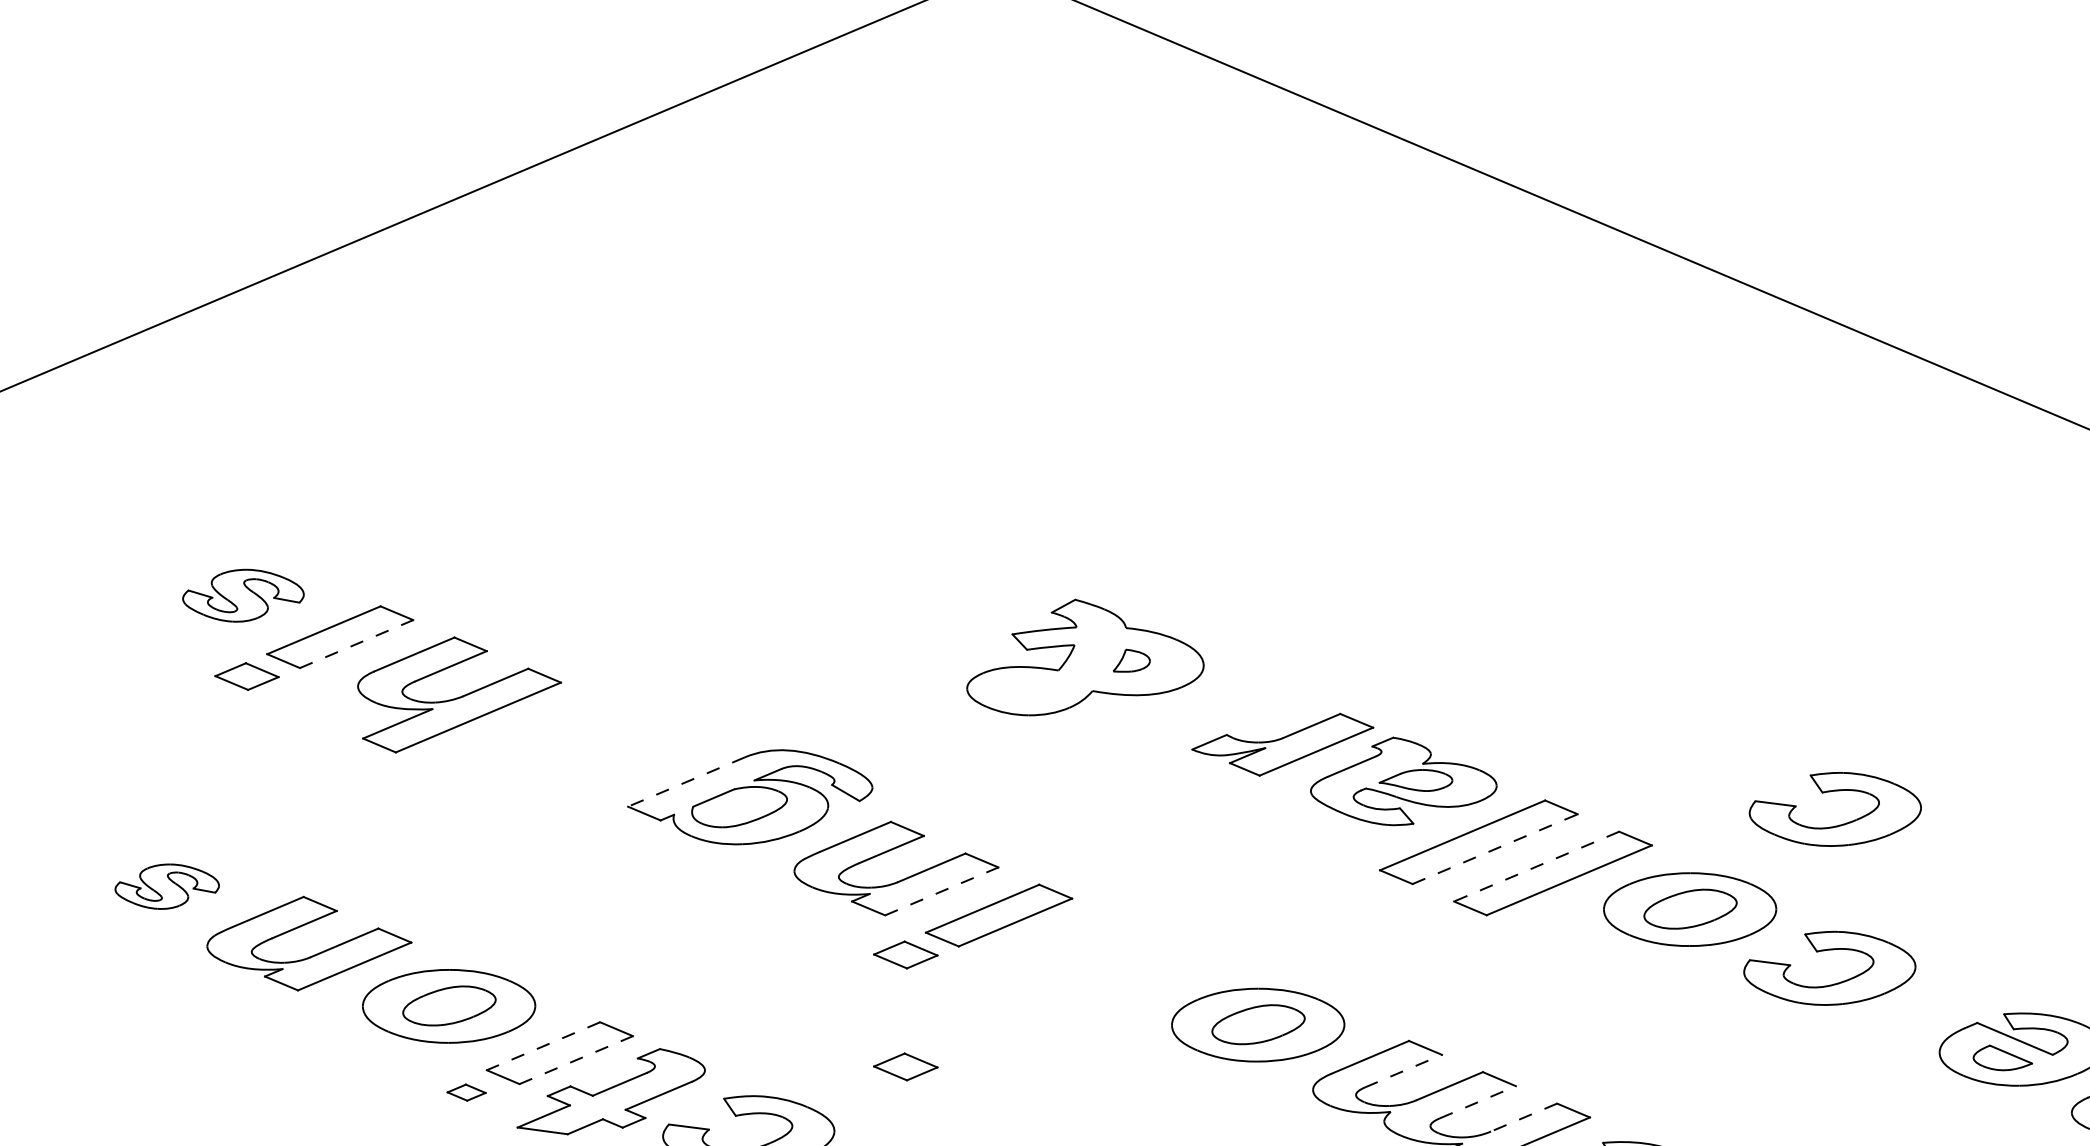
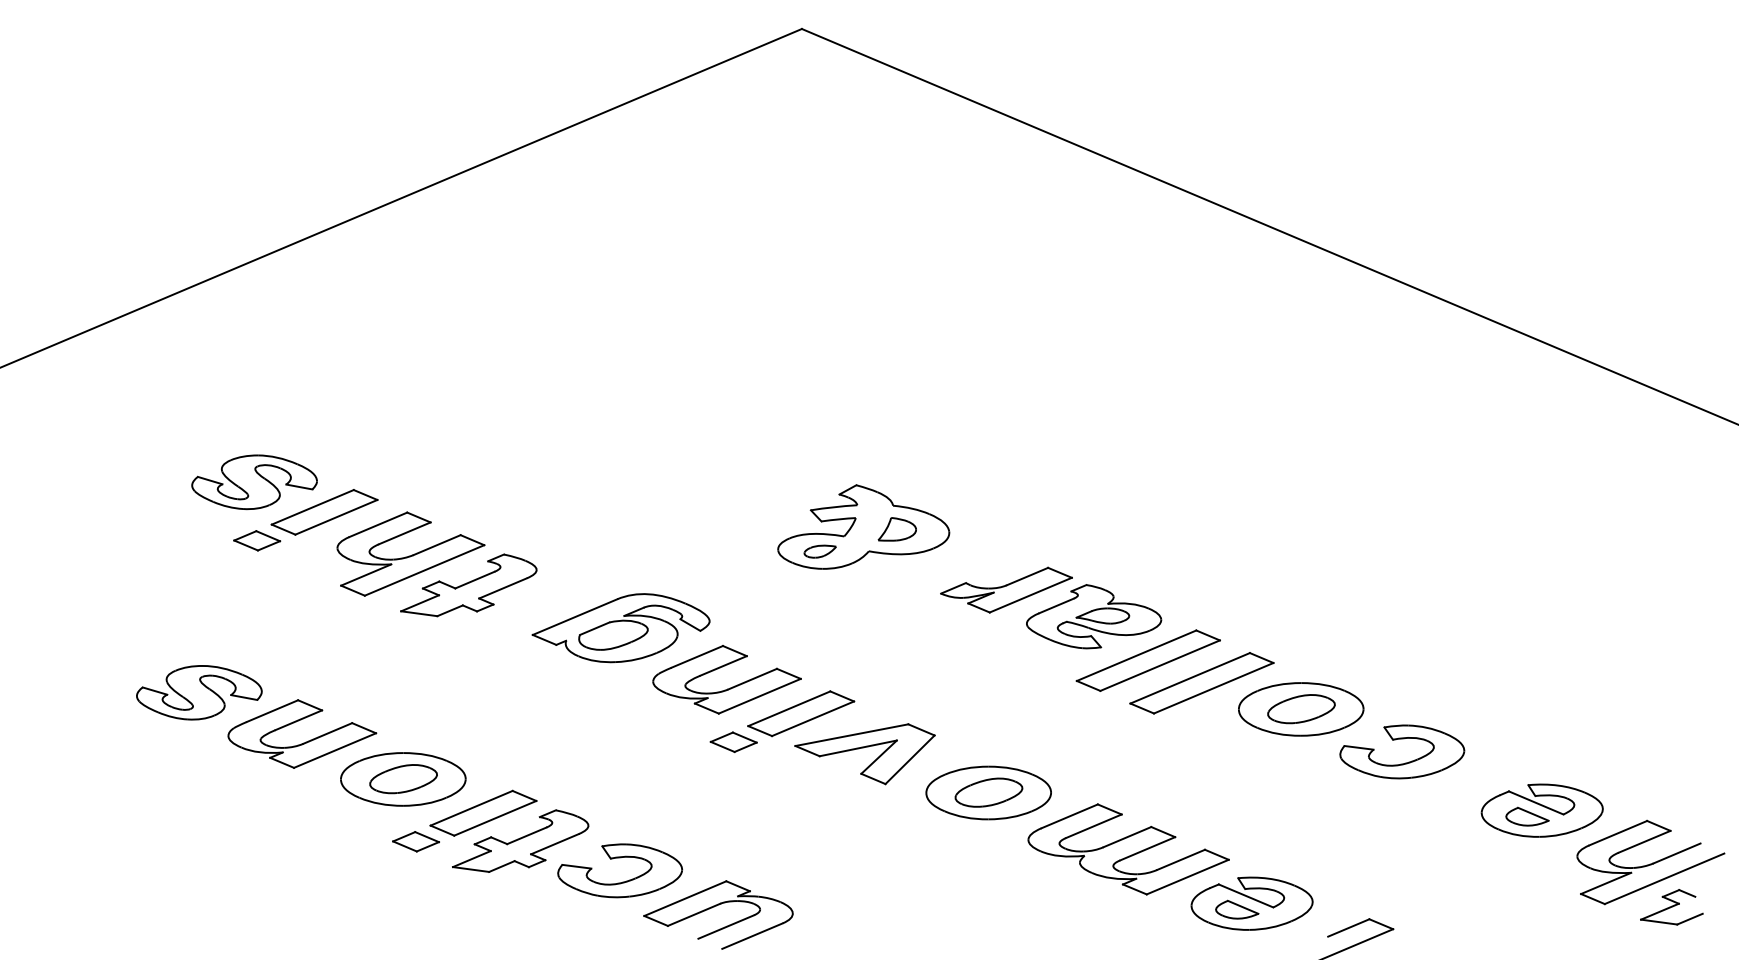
part: (243, 595) -> (254, 482), size x1.43
line: (356, 644) -> (336, 517), dashed -> solid
part: (1130, 660) -> (896, 529), size x1.43
part: (1024, 691) -> (819, 551), added
part: (539, 738) -> (468, 585), added
line: (687, 782) -> (575, 617), dashed -> solid
part: (1839, 824) -> (1409, 647), removed
line: (1495, 848) -> (1160, 665), dashed -> solid
line: (1537, 866) -> (1190, 678), dashed -> solid
part: (167, 886) -> (199, 692), size x1.67
line: (941, 891) -> (759, 696), dashed -> solid
part: (1085, 963) -> (863, 748), added
line: (543, 1046) -> (471, 808), dashed -> solid
line: (576, 1060) -> (495, 818), dashed -> solid
part: (905, 1065) -> (733, 822), removed
line: (1404, 1071) -> (1094, 826), dashed -> solid
part: (465, 1092) -> (415, 841), size x1.67
line: (1477, 1101) -> (1147, 848), dashed -> solid
line: (1524, 1117) -> (1181, 859), dashed -> solid

